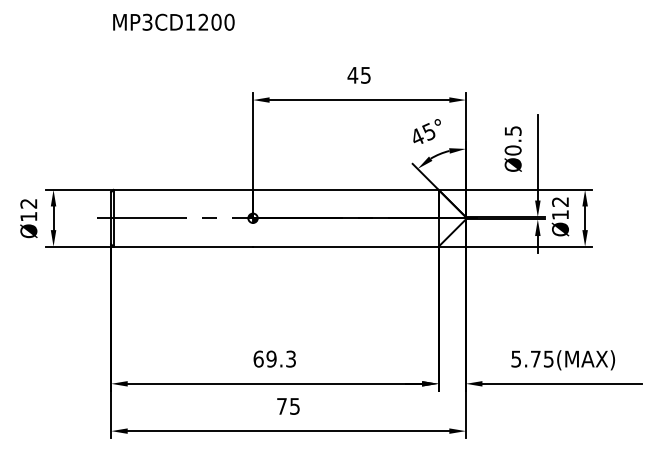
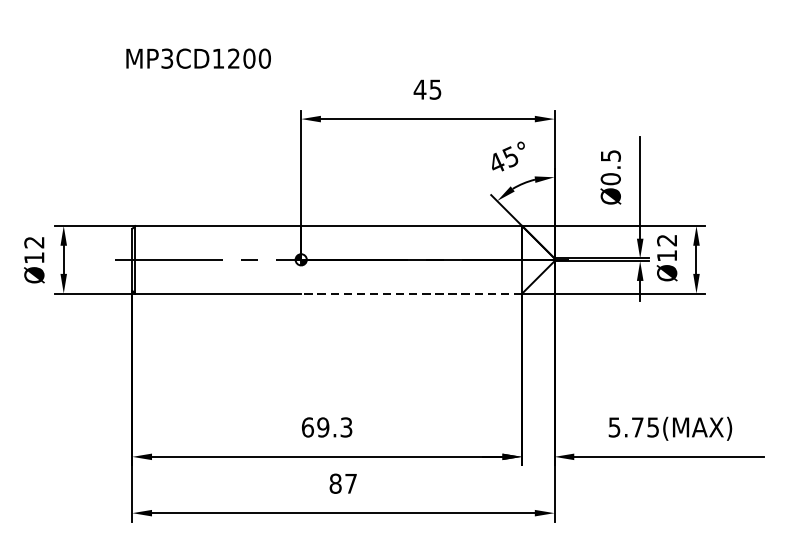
text: (173, 21) -> (198, 57), moved
line: (345, 246) -> (411, 293), solid -> dashed
text: (288, 405) -> (343, 482), 75 -> 87

